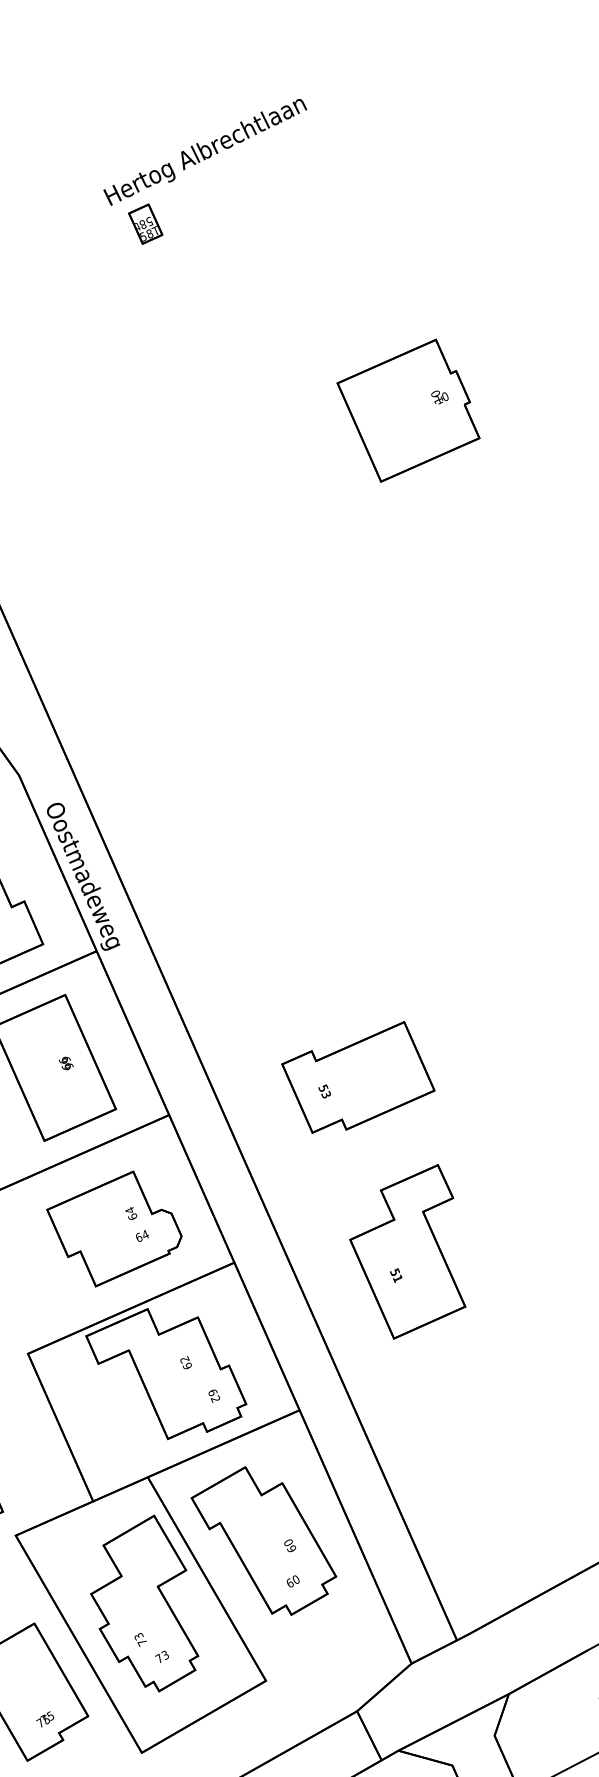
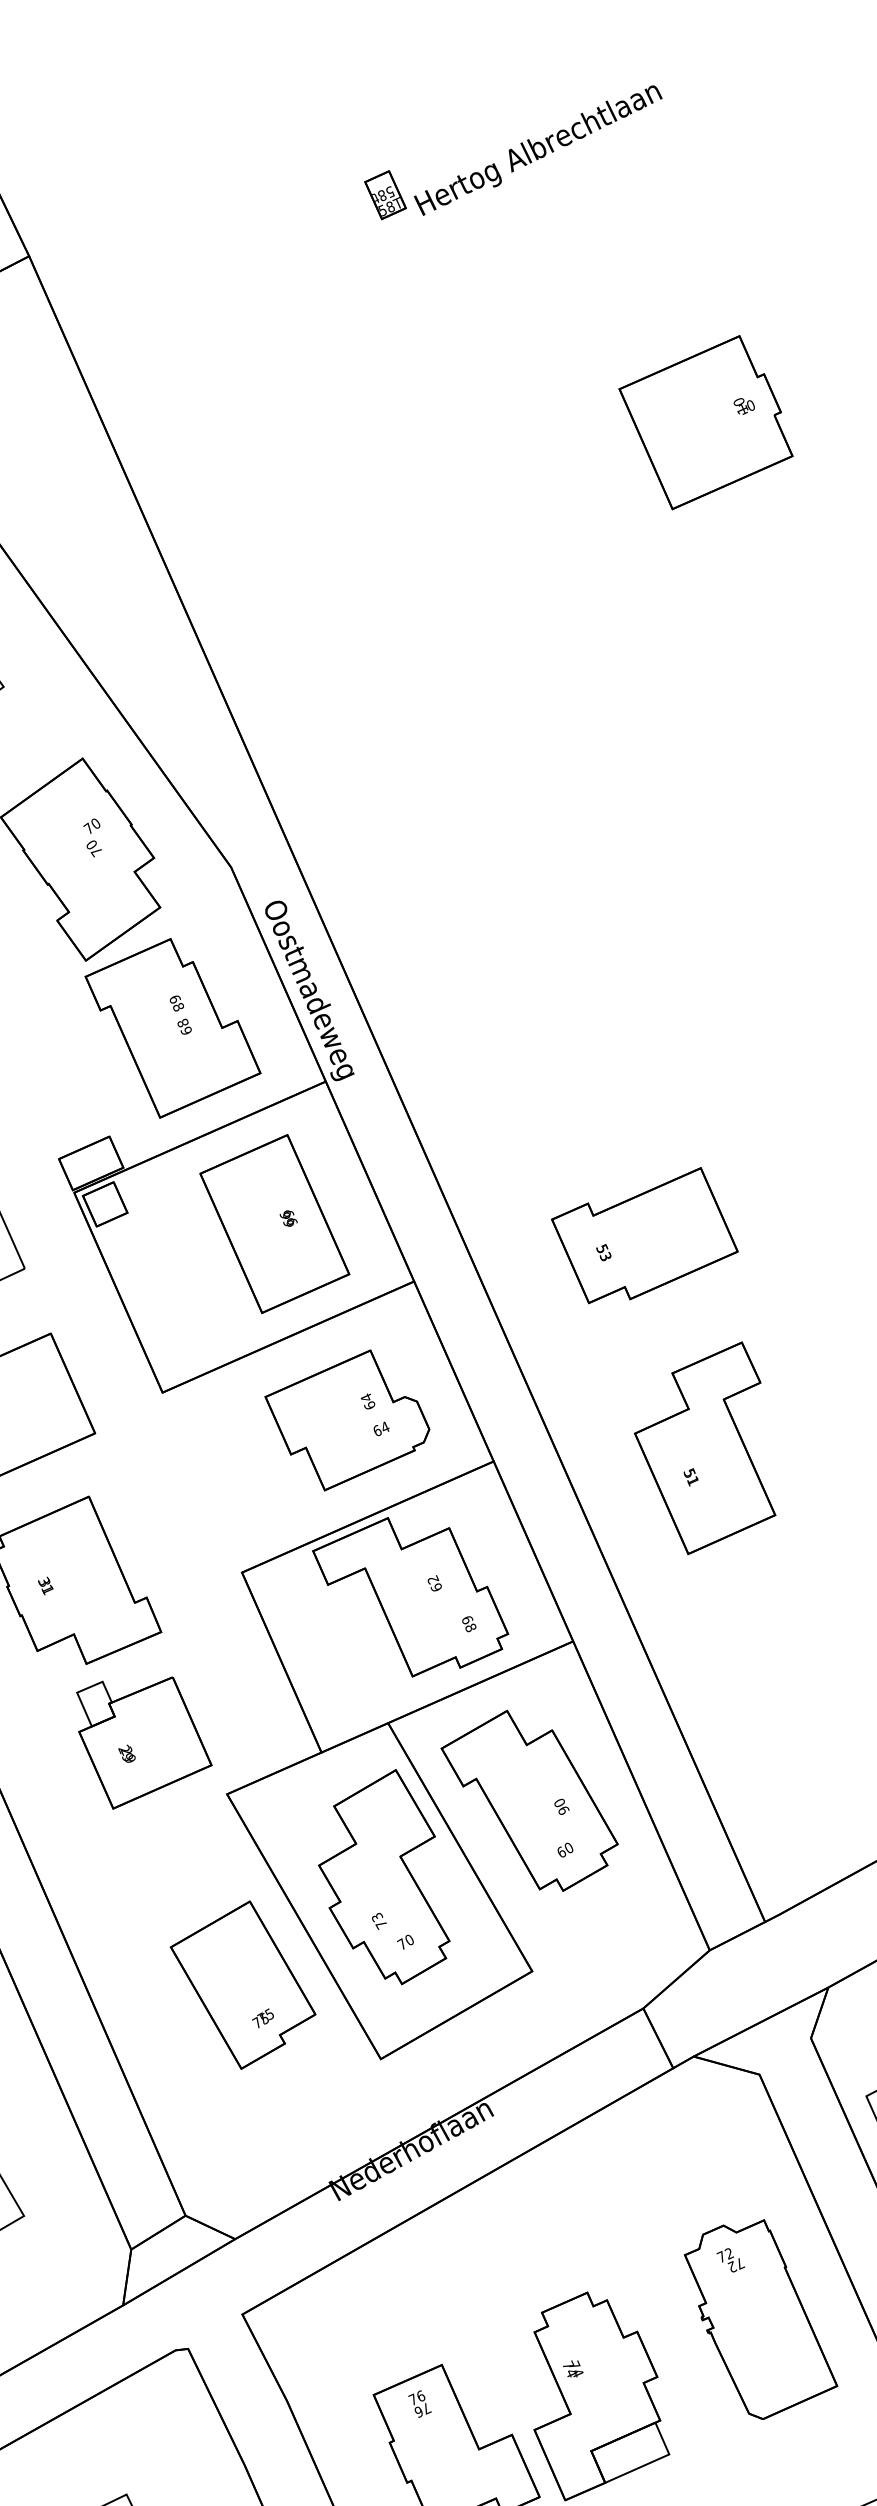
text: (204, 152) -> (537, 150), moved
text: (215, 1398) -> (470, 1627), 62 -> 68
text: (291, 1548) -> (563, 1810), 60 -> 90
text: (164, 1655) -> (408, 1940), 73 -> 70

